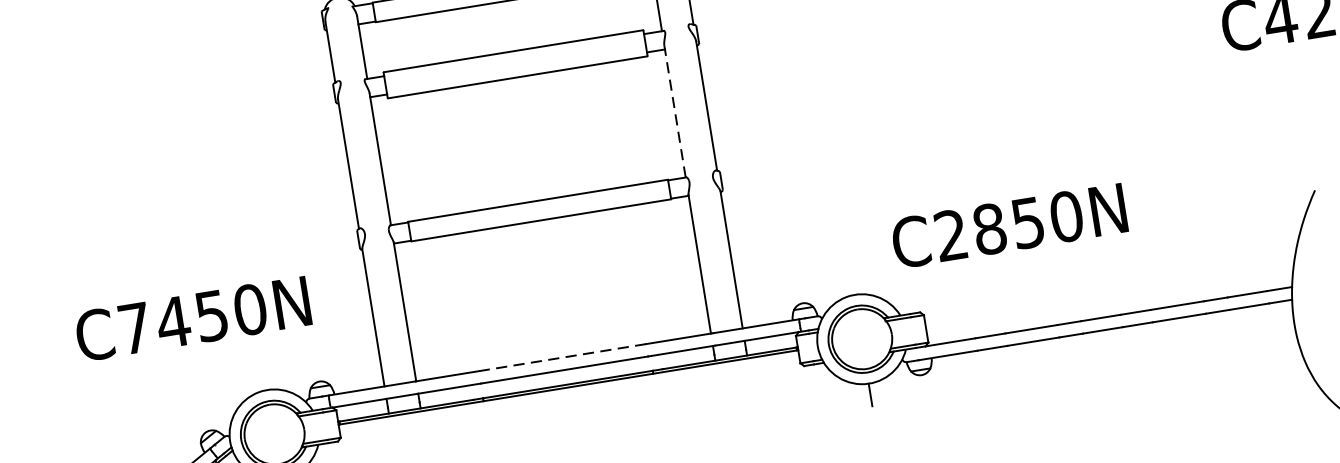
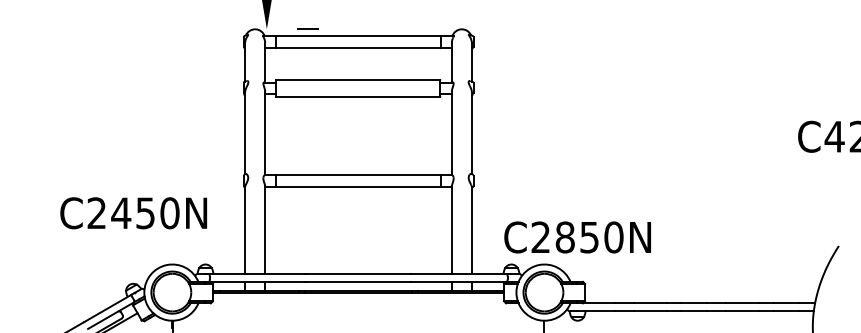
line: (674, 111) -> (451, 133), dashed -> solid
text: (1009, 226) -> (577, 237), moved
text: (134, 327) -> (96, 212), C7450N -> C2450N
line: (562, 358) -> (357, 274), dashed -> solid

